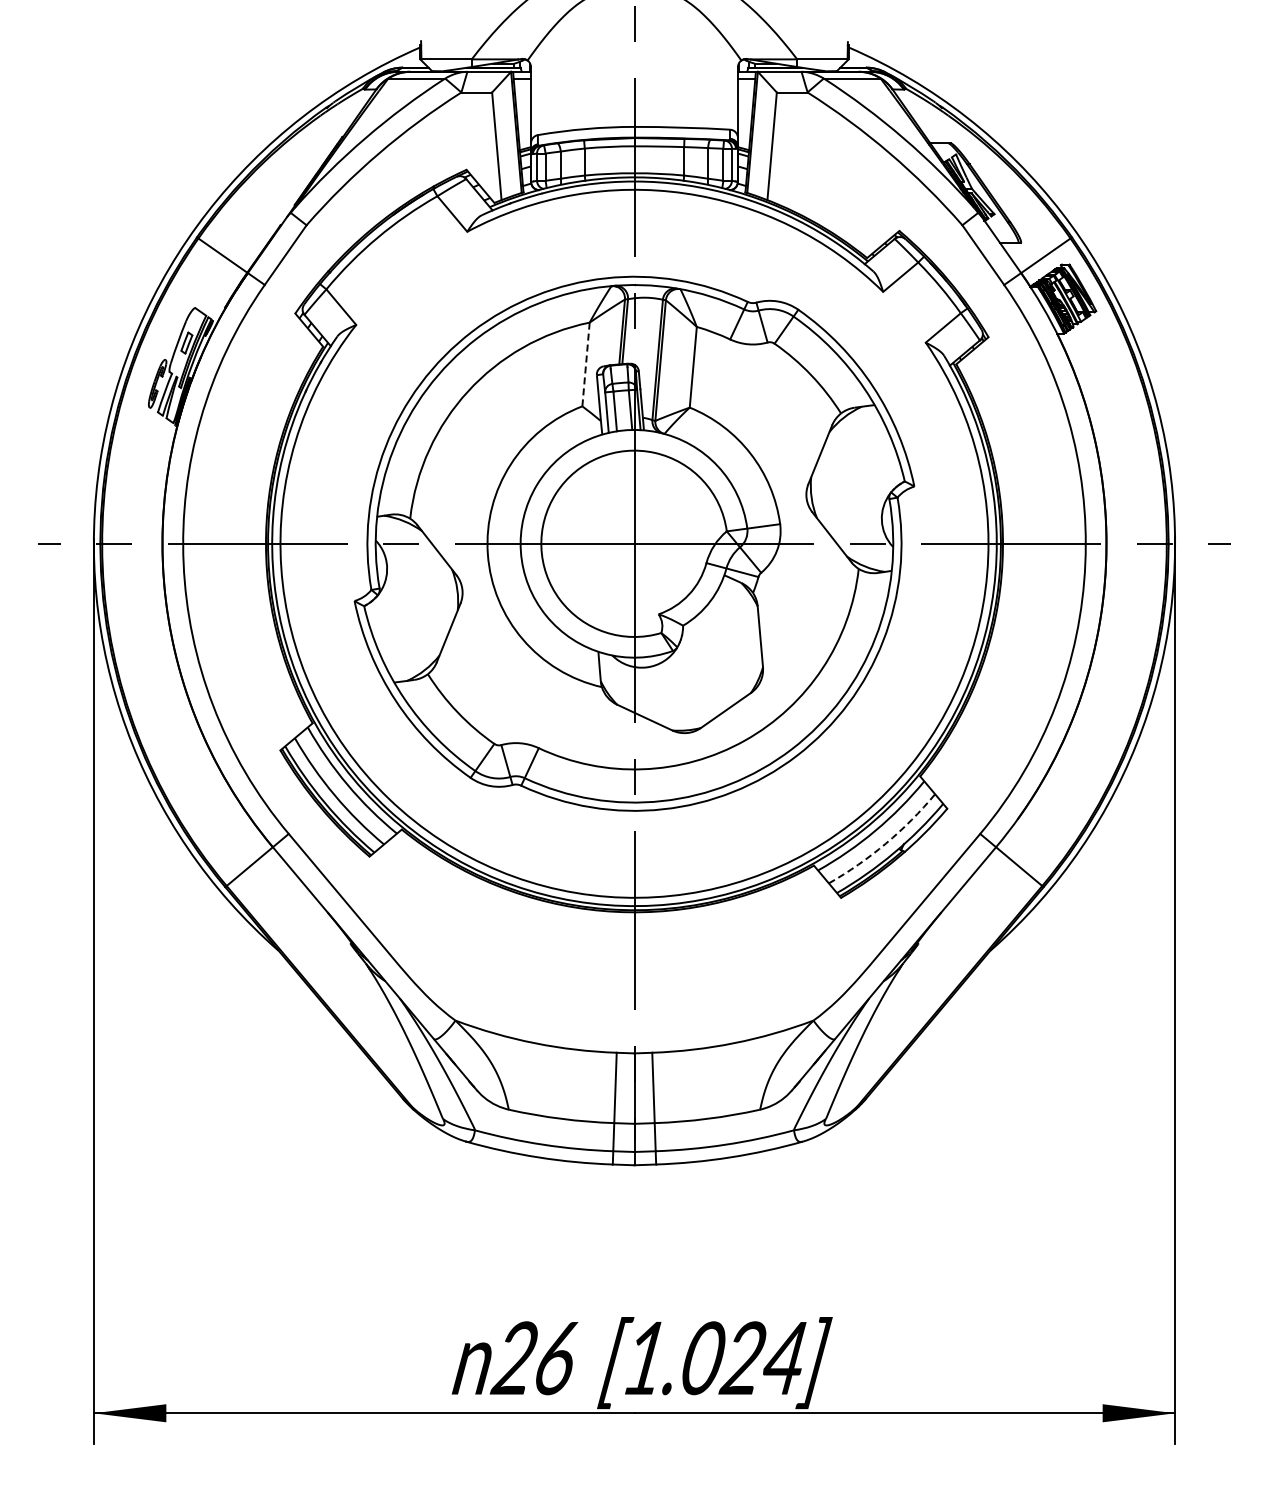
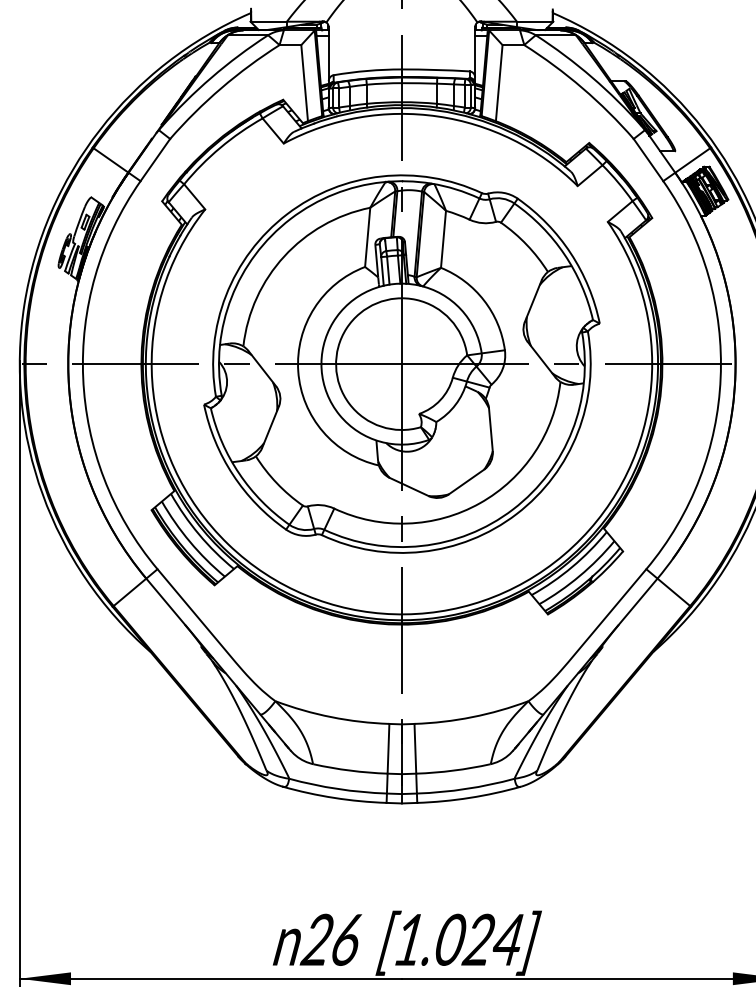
line: (586, 365) -> (368, 238), dashed -> solid
arc: (886, 843) -> (580, 575), dashed -> solid

